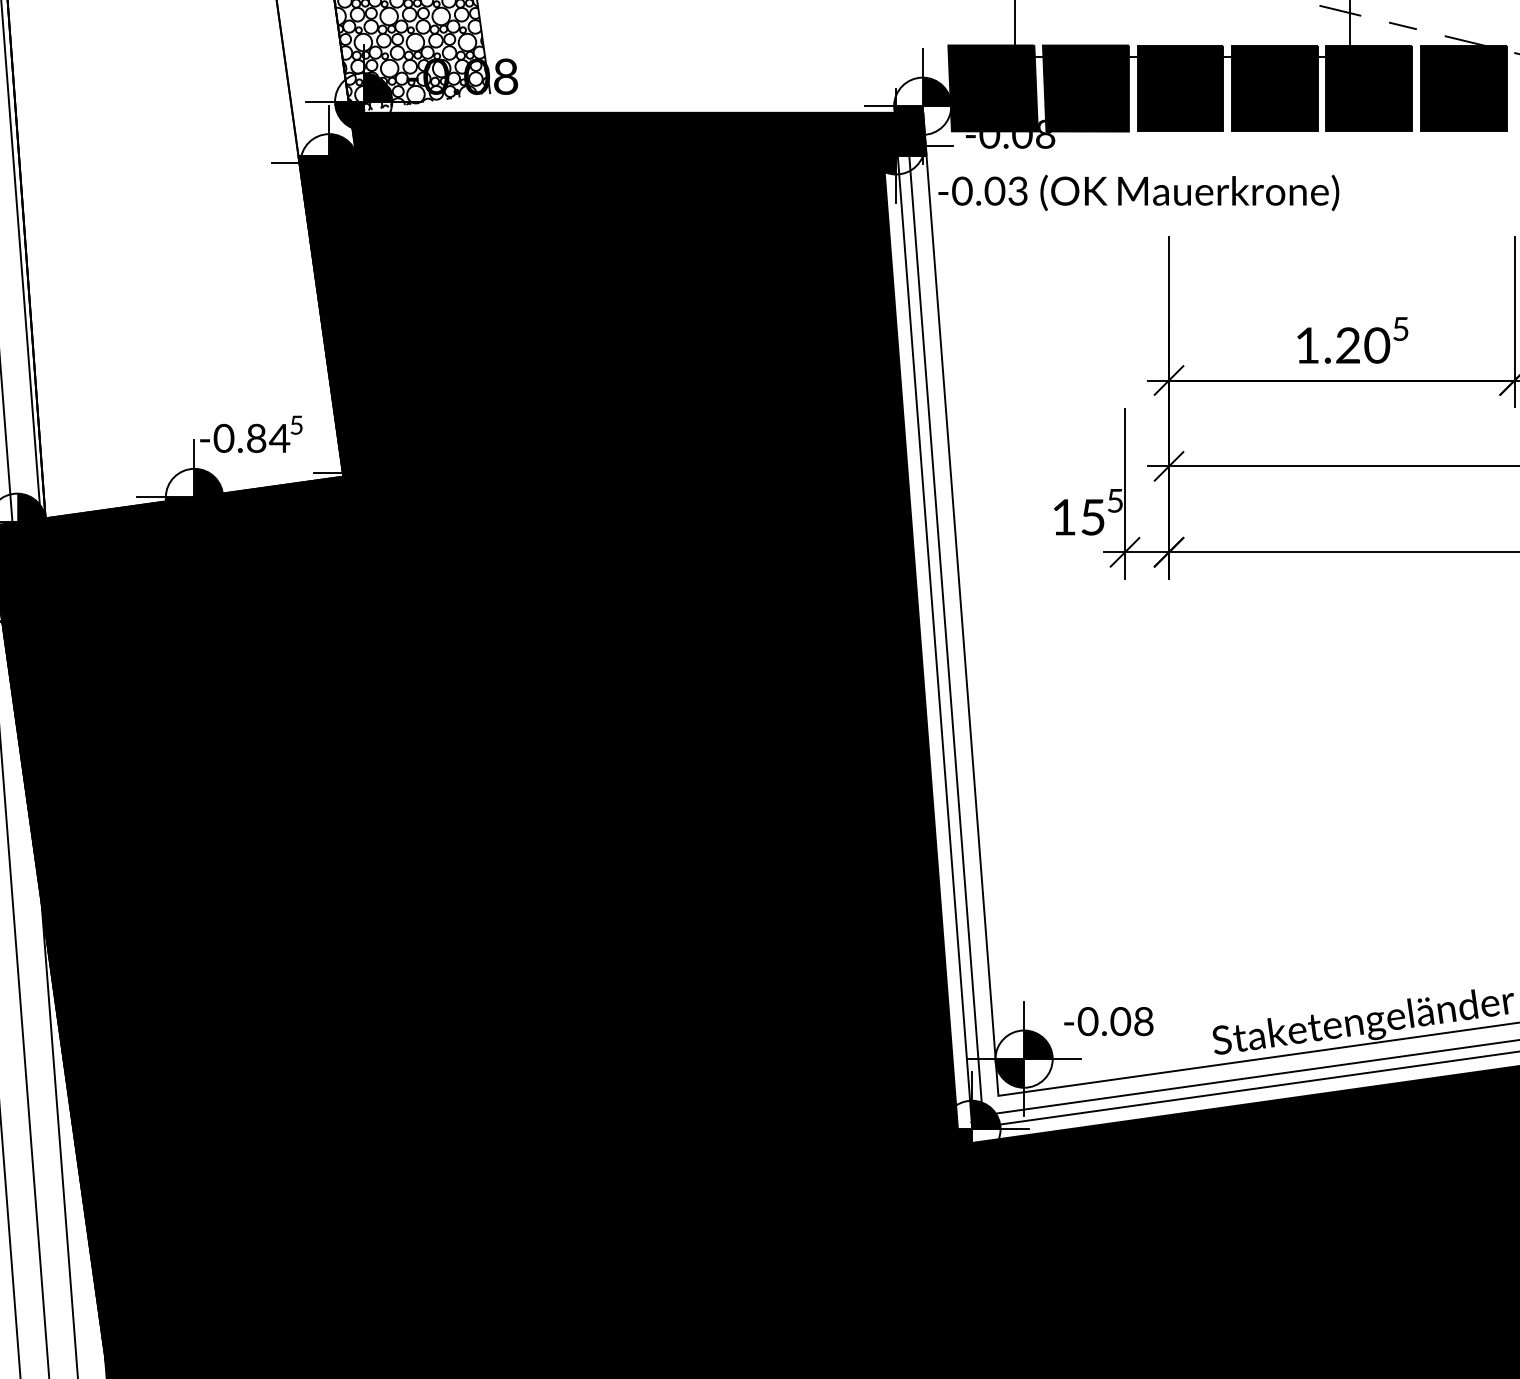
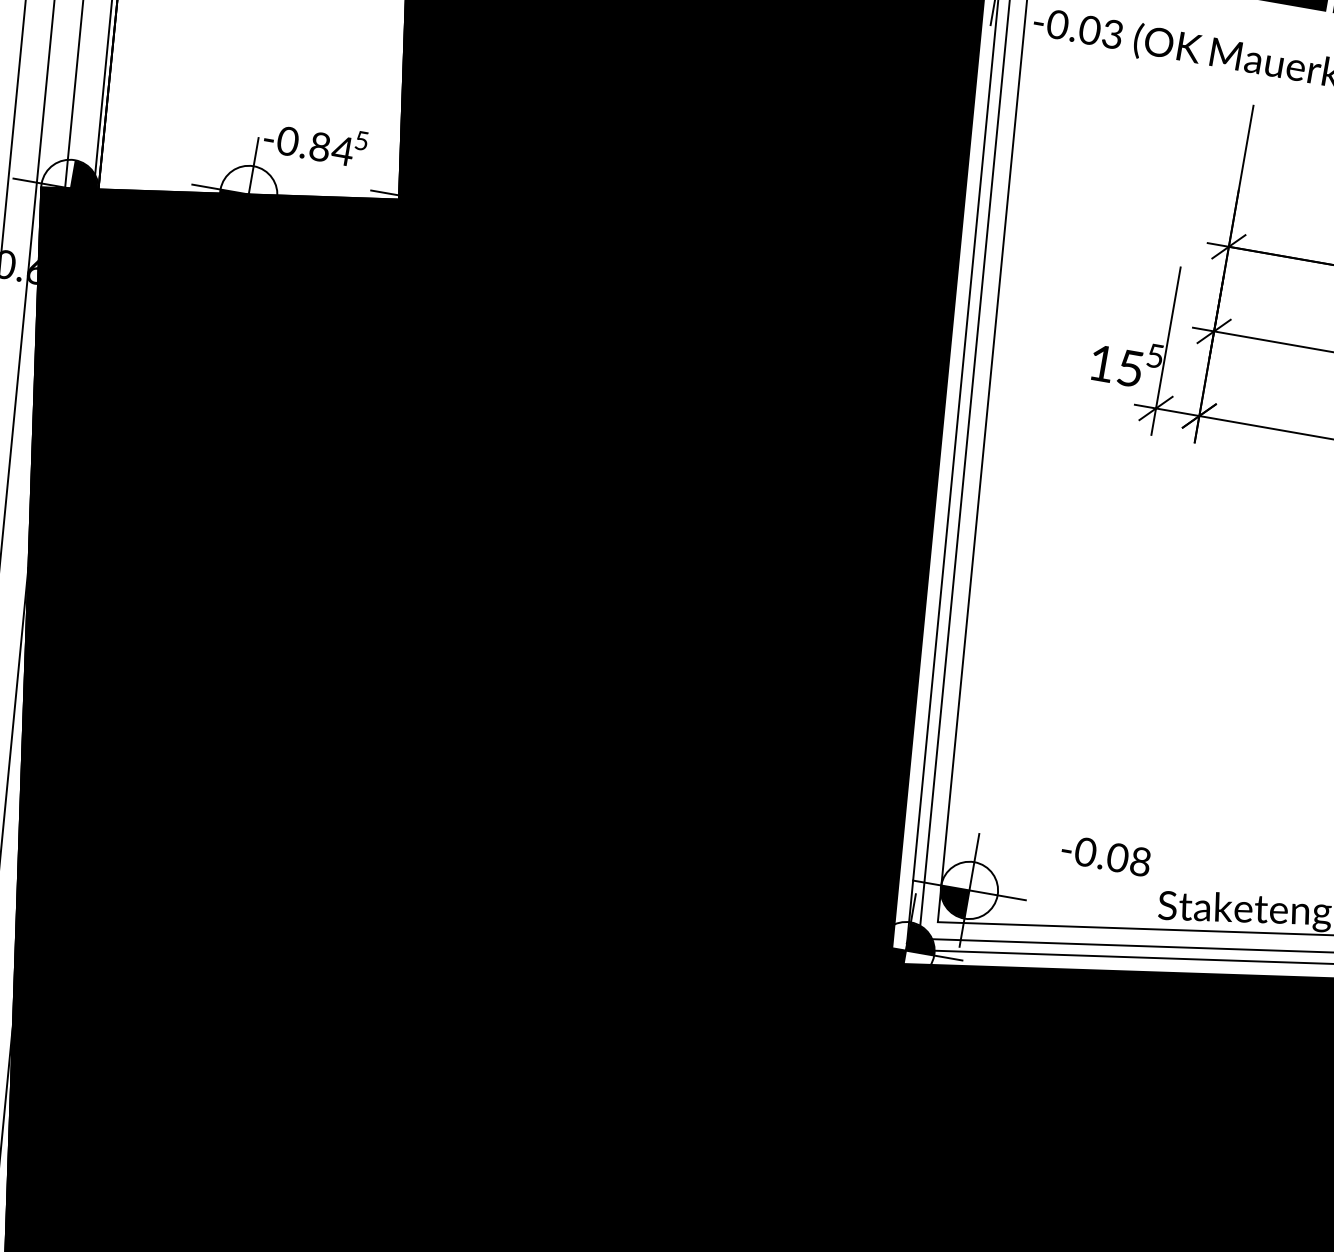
fill: (208, 482) -> (265, 182), removed
text: (1108, 1021) -> (1105, 855), moved
fill: (1038, 1044) -> (986, 878), removed

